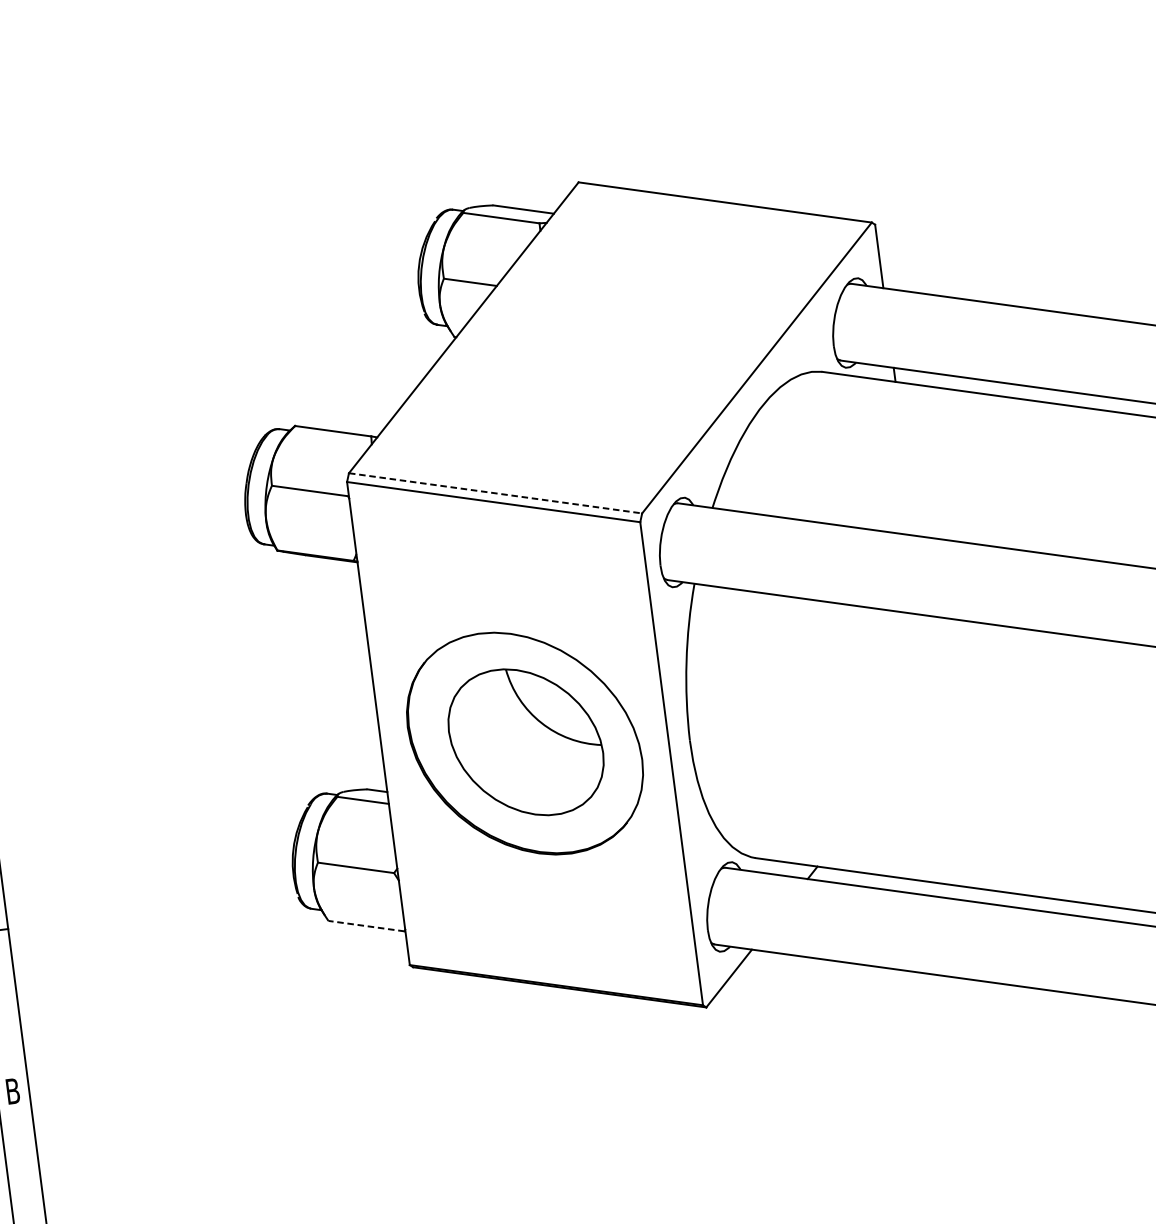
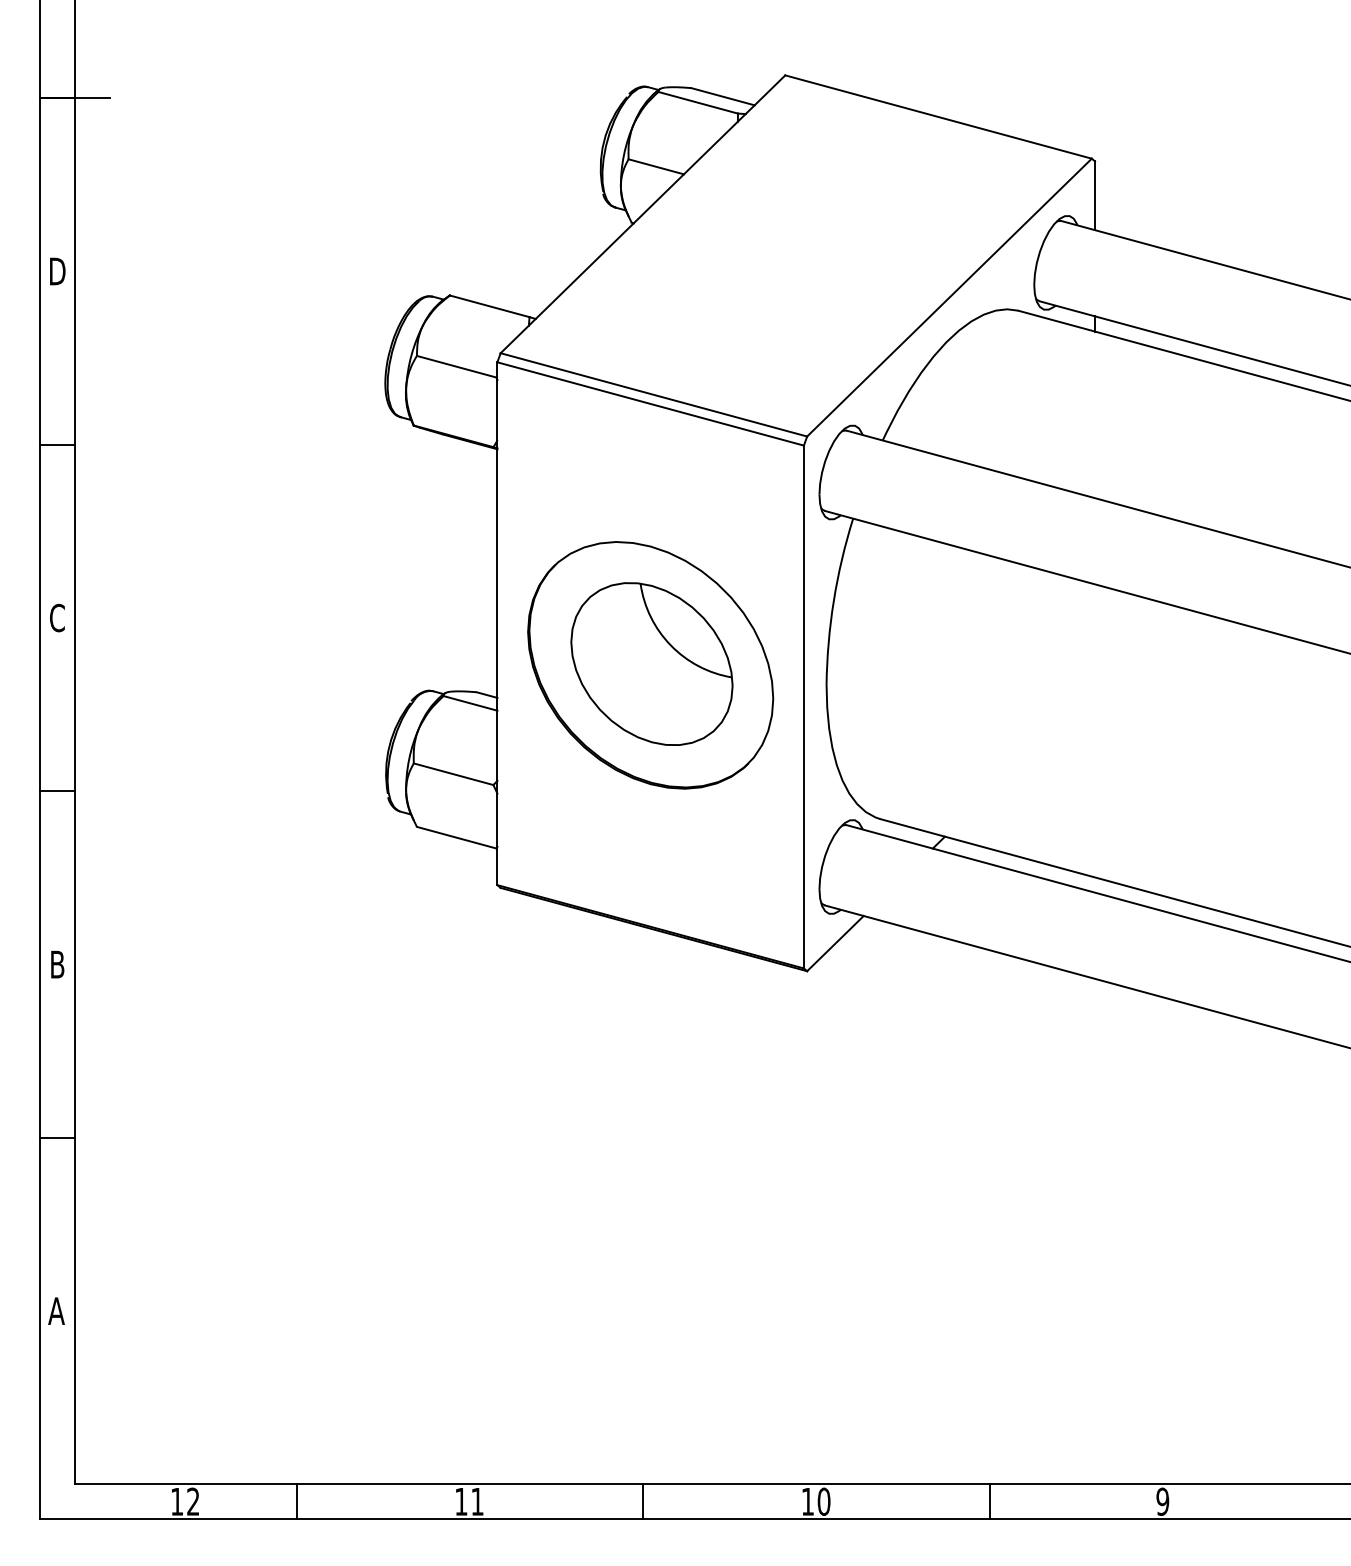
line: (495, 493) -> (653, 394), dashed -> solid
line: (366, 925) -> (456, 837), dashed -> solid

